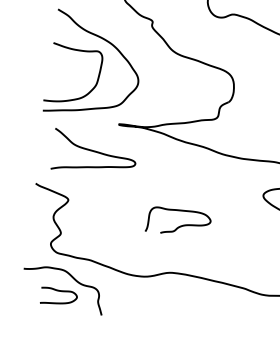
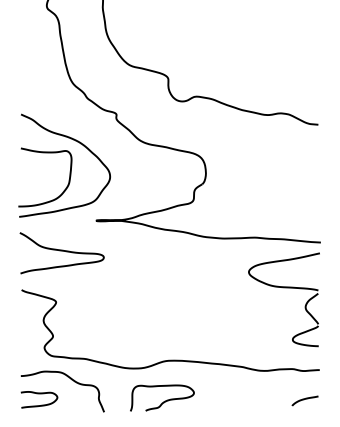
curve: (94, 152) -> (61, 251), moved
curve: (179, 226) -> (163, 401), moved
curve: (59, 291) -> (39, 394), moved

